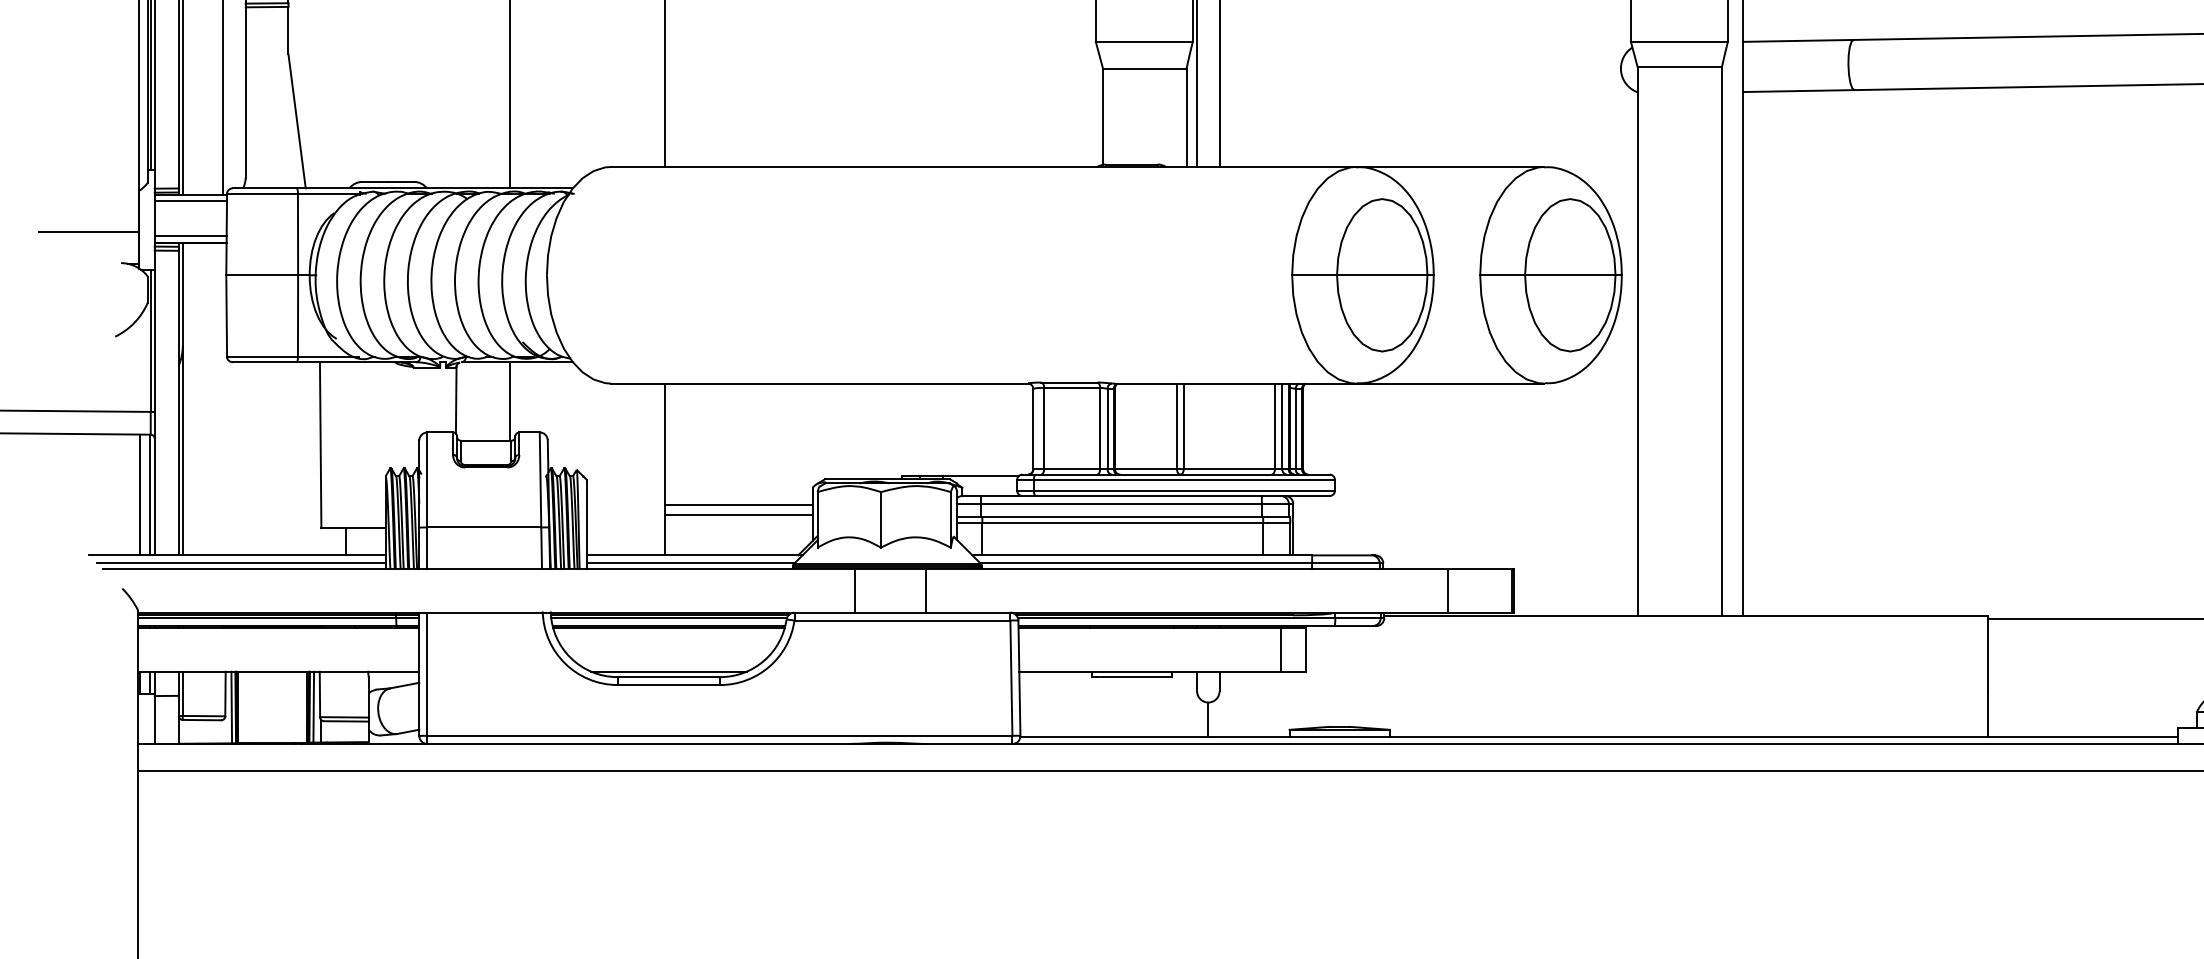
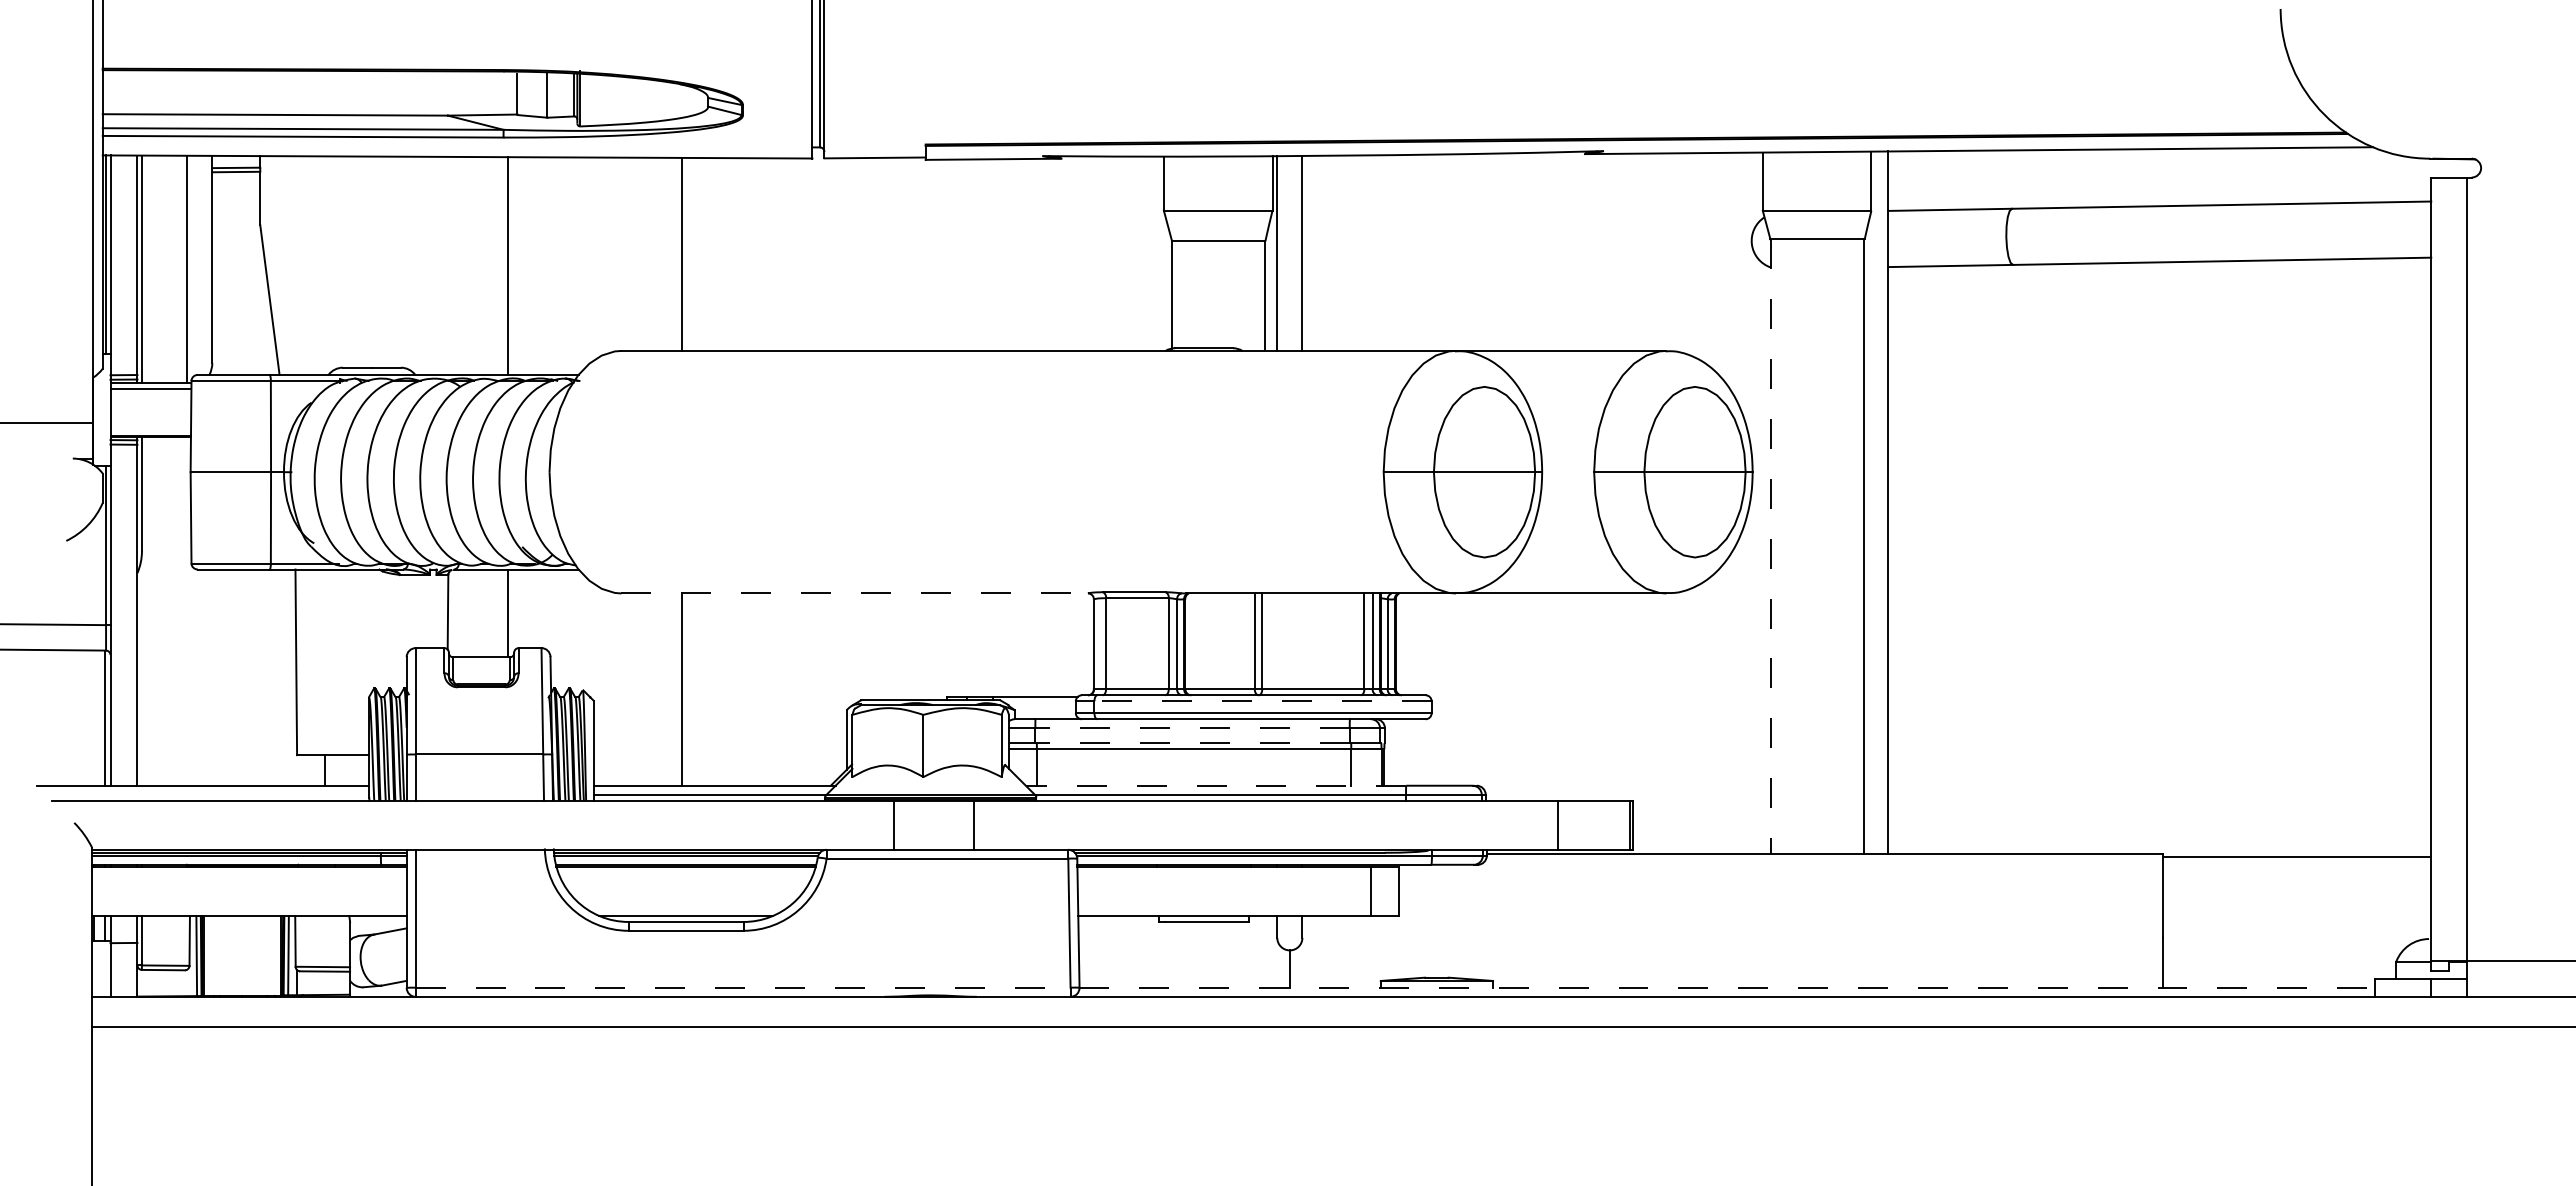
line: (190, 236) -> (150, 428), removed
line: (1637, 341) -> (1770, 546), solid -> dashed
line: (820, 383) -> (855, 593), solid -> dashed
line: (182, 451) -> (141, 669), removed
line: (1184, 480) -> (1263, 701), solid -> dashed
line: (139, 494) -> (93, 717), removed
line: (1121, 504) -> (1192, 728), solid -> dashed
line: (738, 505) -> (763, 729), removed
line: (738, 514) -> (763, 740), removed
line: (1121, 517) -> (1192, 743), solid -> dashed
line: (1141, 555) -> (1215, 785), solid -> dashed
line: (241, 563) -> (207, 794), removed
line: (720, 735) -> (743, 987), solid -> dashed
line: (1599, 736) -> (1727, 988), solid -> dashed

